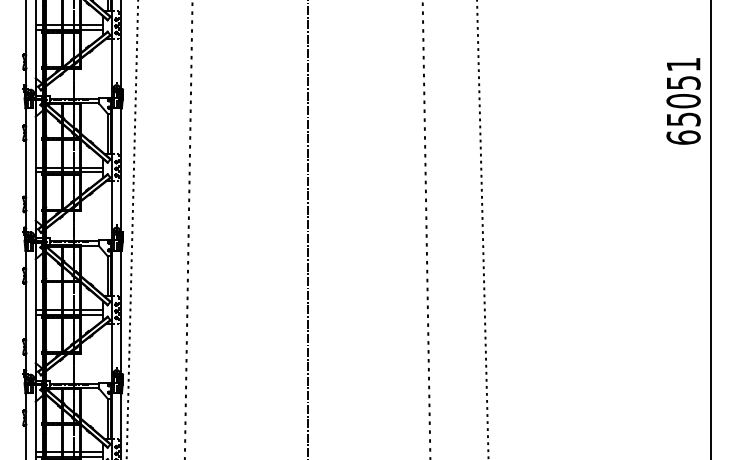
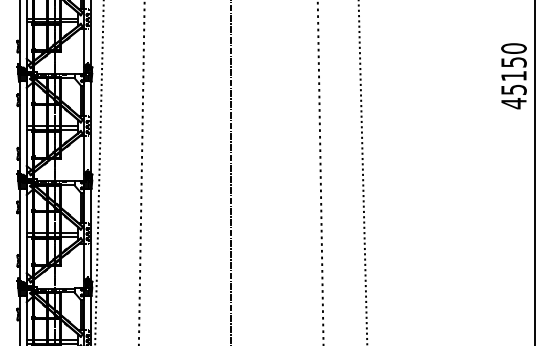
text: (683, 101) -> (513, 76), 65051 -> 45150

